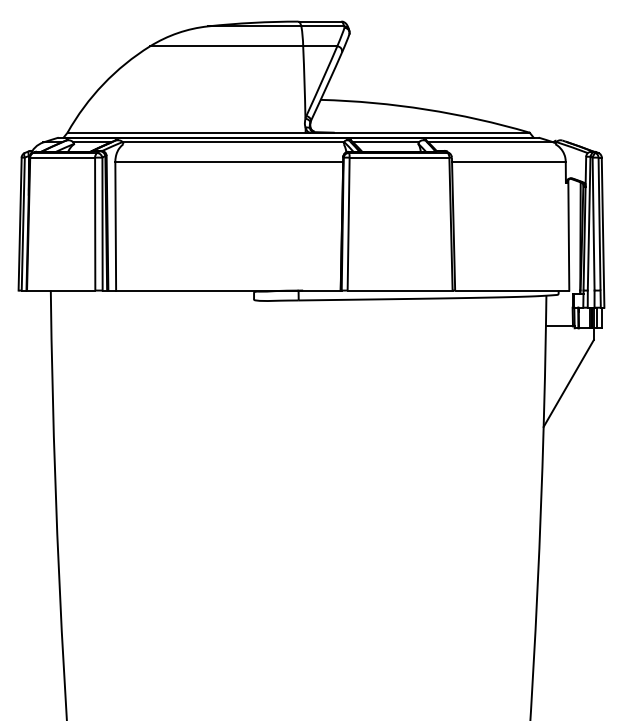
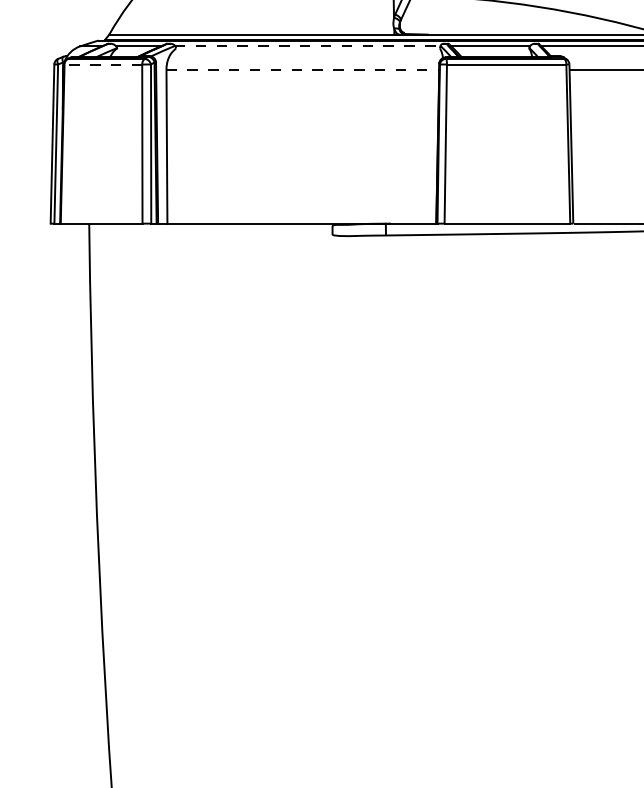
line: (233, 142) -> (307, 46), solid -> dashed
line: (62, 157) -> (103, 64), solid -> dashed
line: (229, 161) -> (303, 69), solid -> dashed

